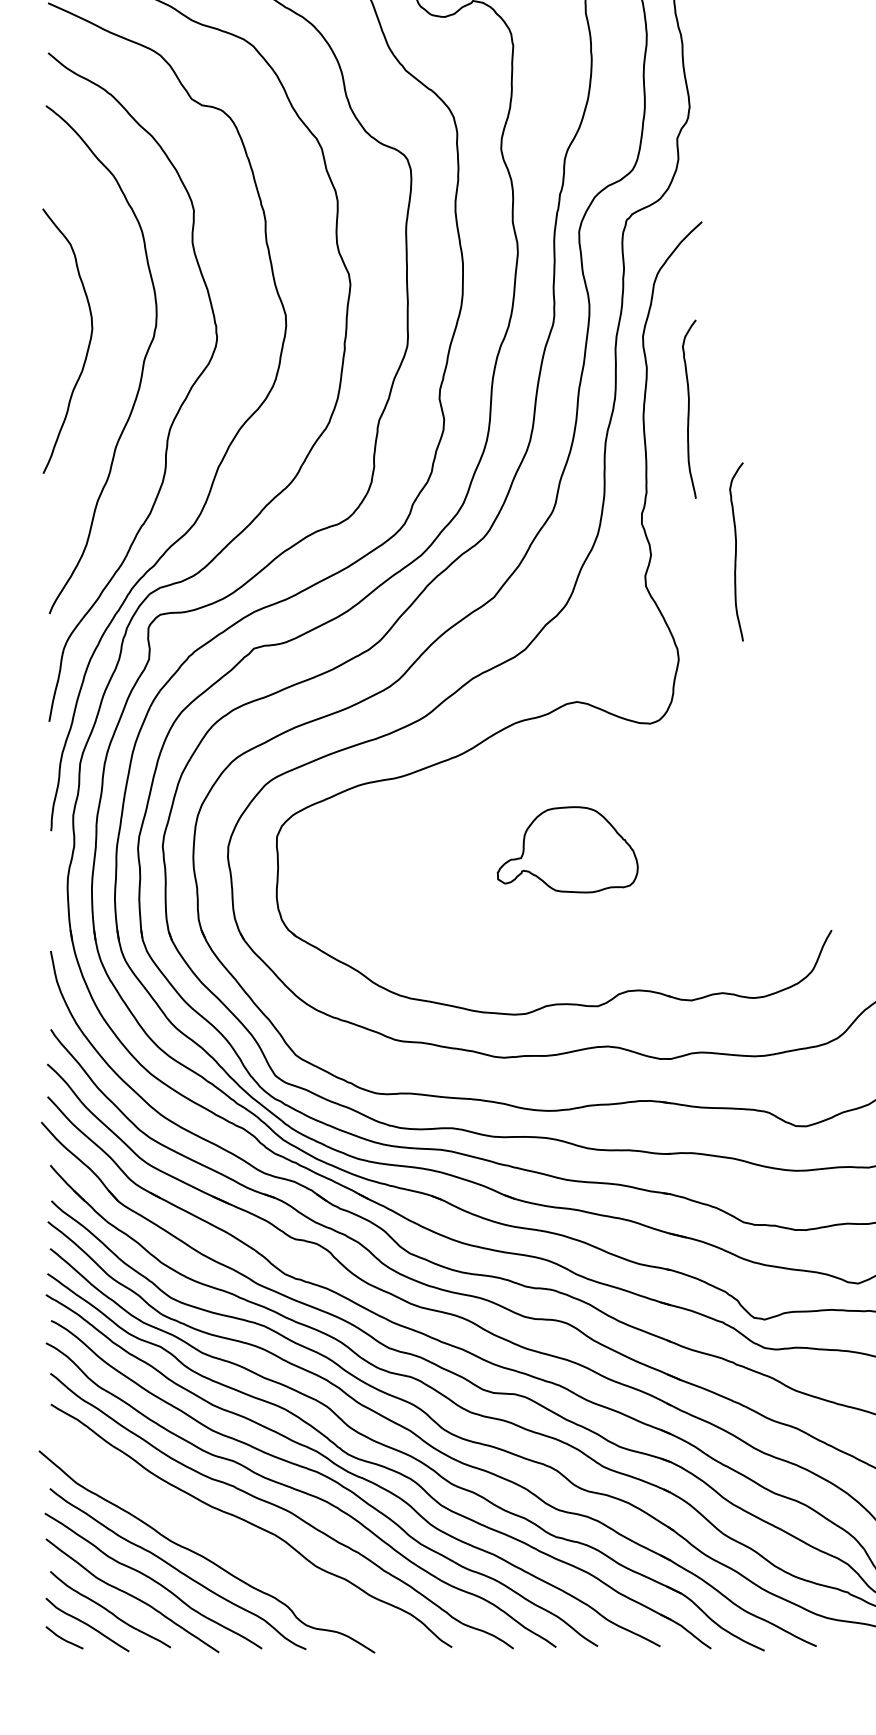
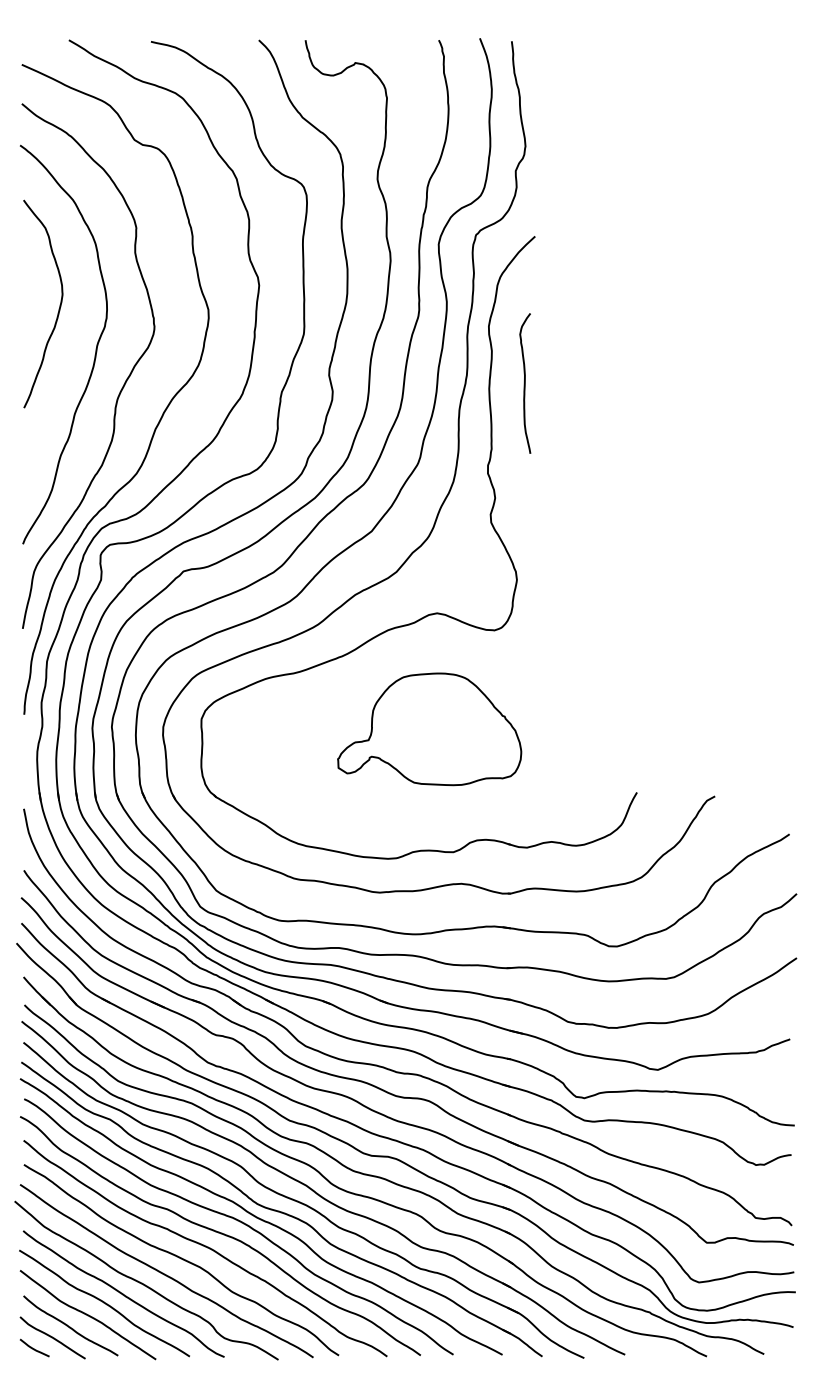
curve: (87, 346) -> (58, 308), moved
curve: (736, 551) -> (562, 495), removed
part: (567, 849) -> (429, 729), size x1.67
curve: (229, 1542) -> (164, 1273), added

